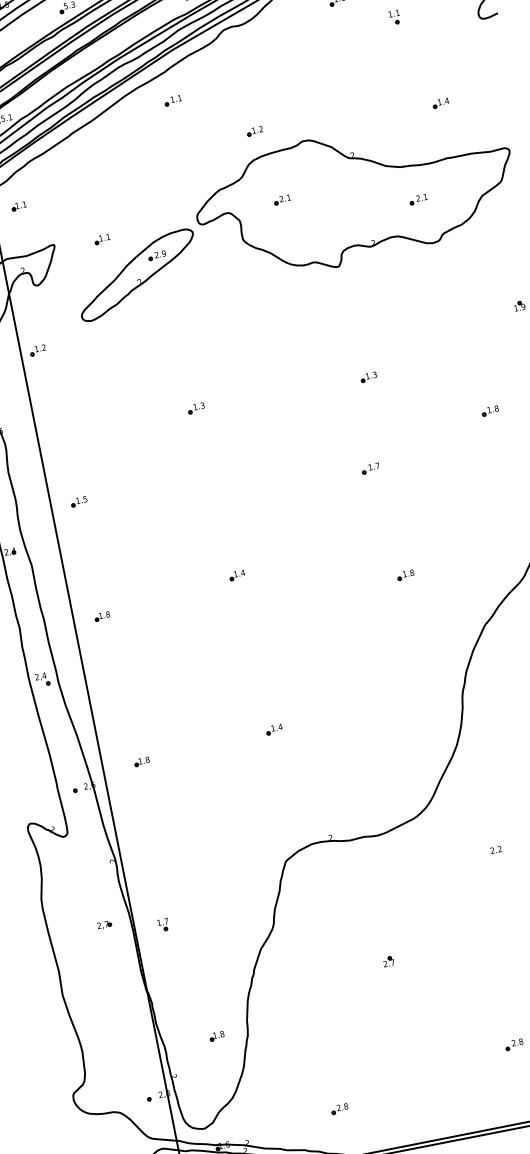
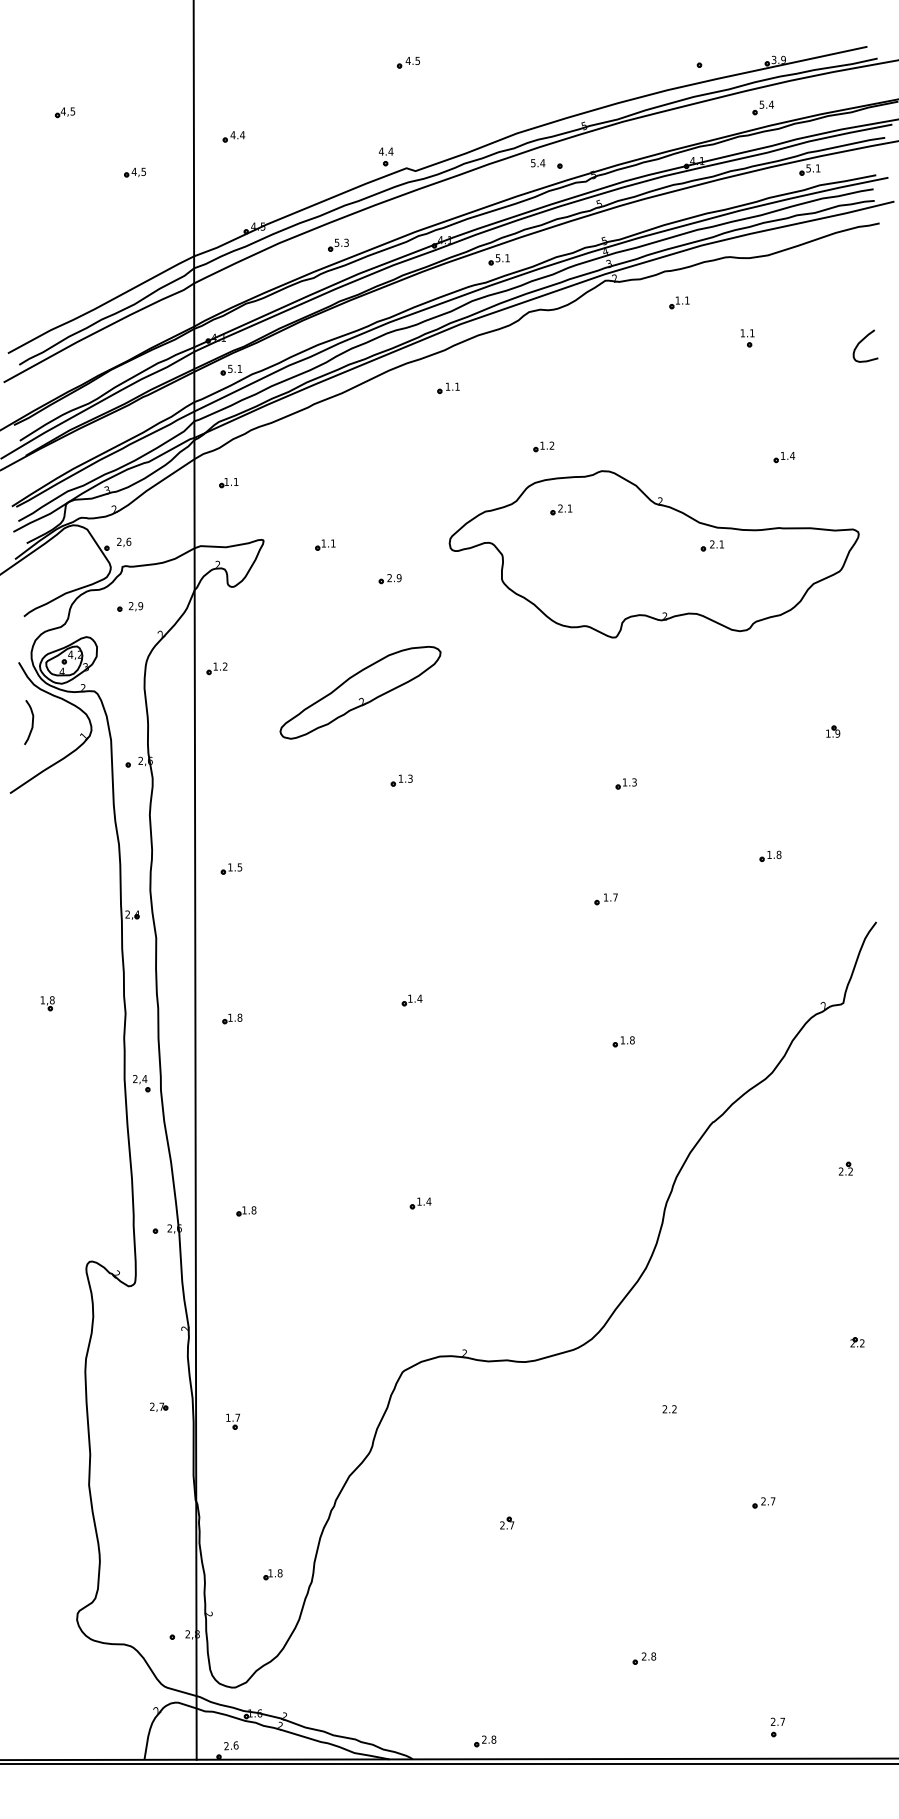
part: (282, 199) -> (561, 509), moved
part: (417, 199) -> (711, 545), moved
part: (137, 275) -> (360, 692), moved
part: (339, 1109) -> (485, 1741), moved

